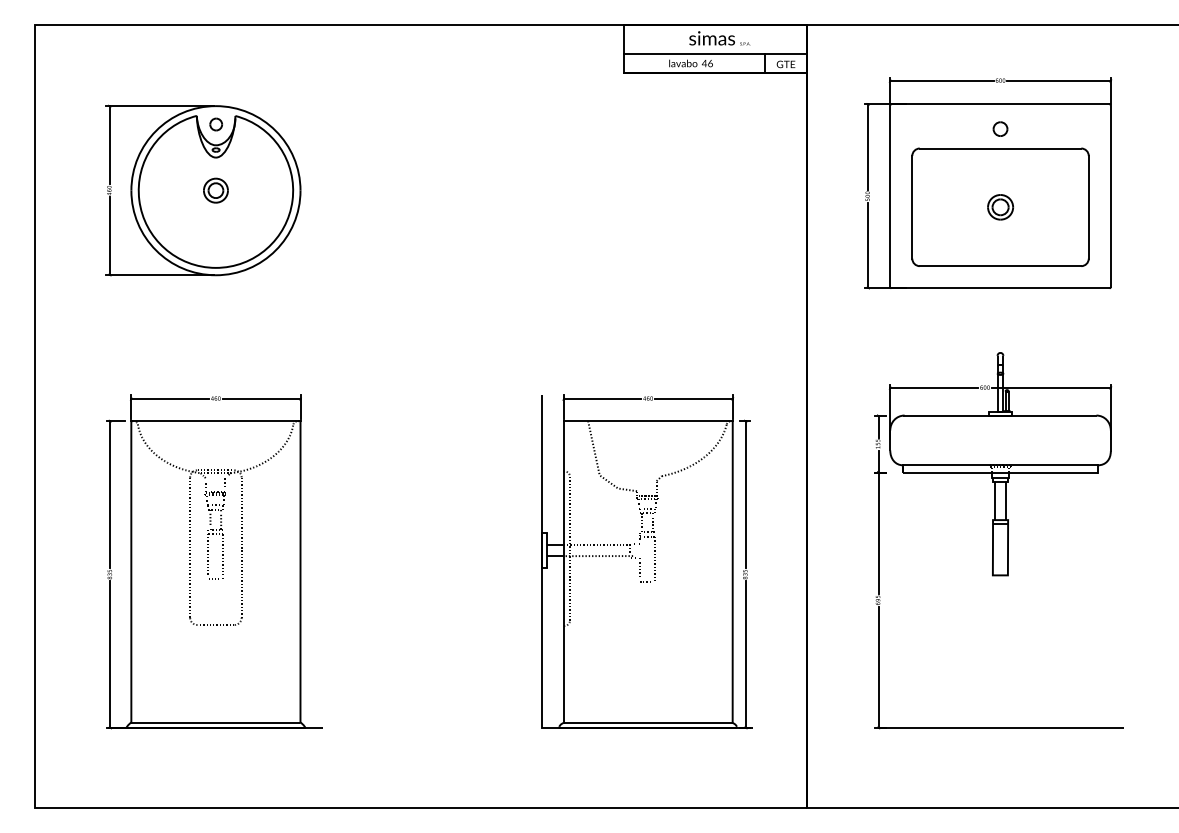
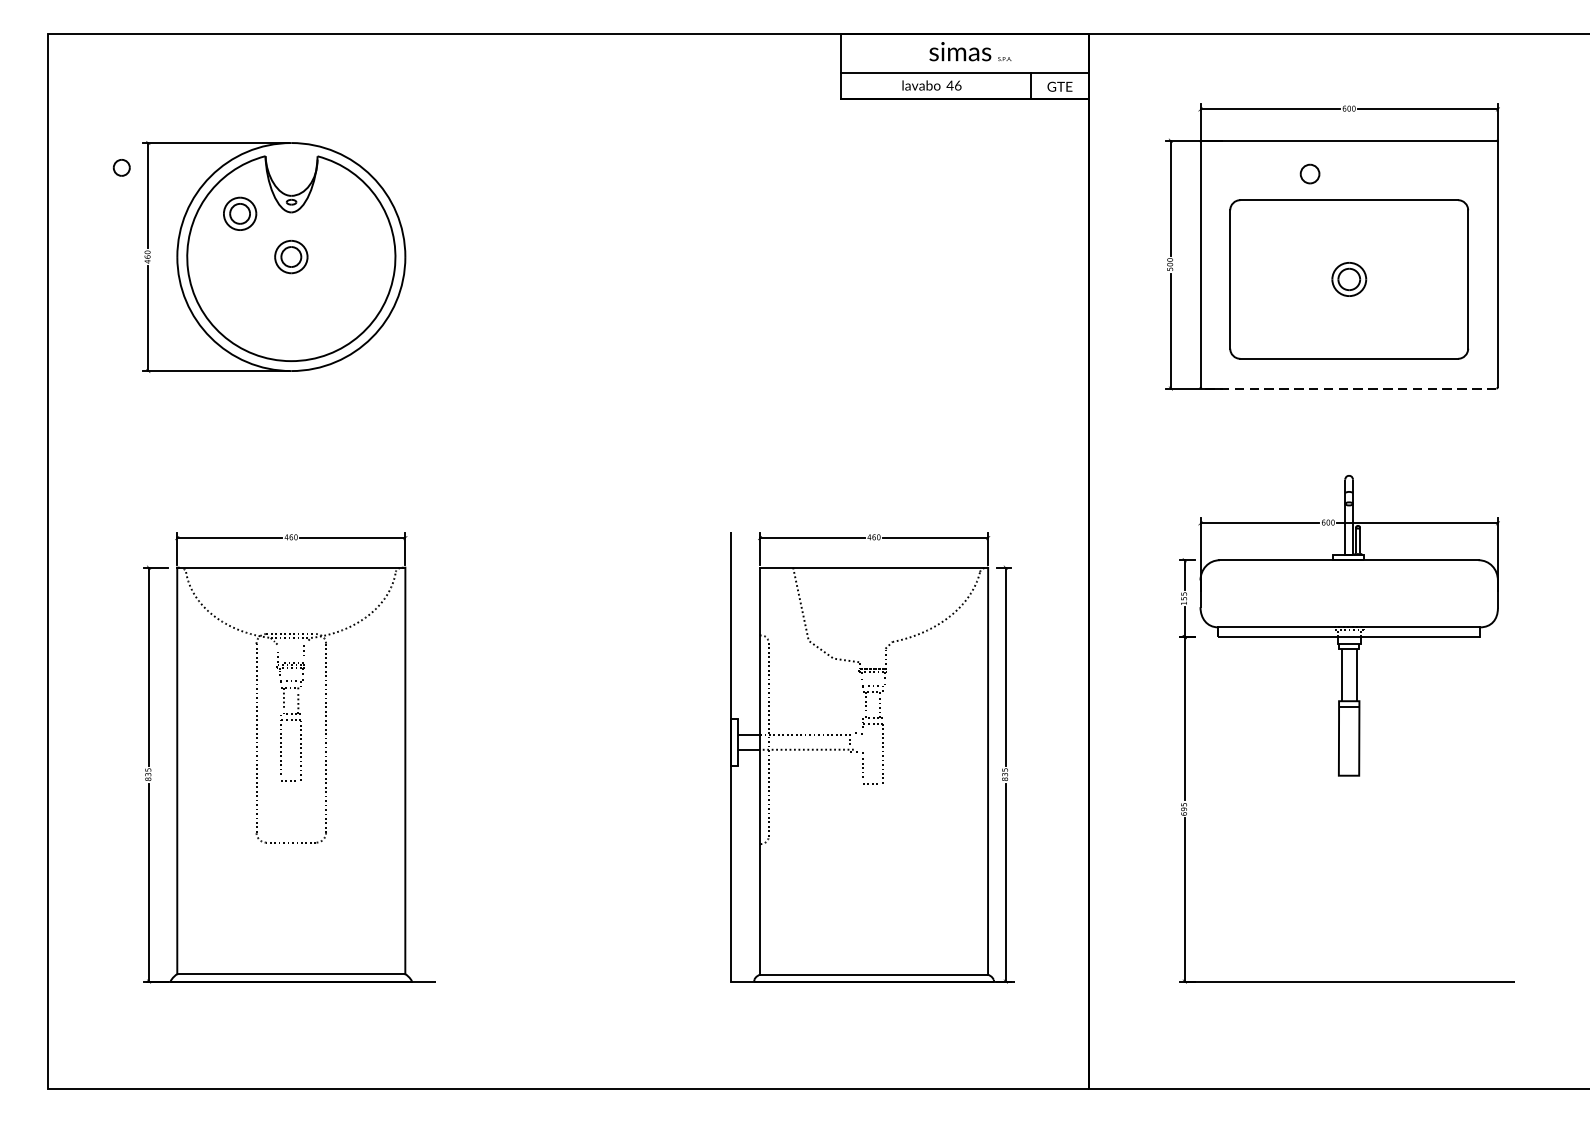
part: (215, 124) -> (120, 167), moved
part: (1000, 128) -> (1310, 173), moved
part: (177, 158) -> (239, 213), added
line: (1000, 288) -> (1349, 388), solid -> dashed

